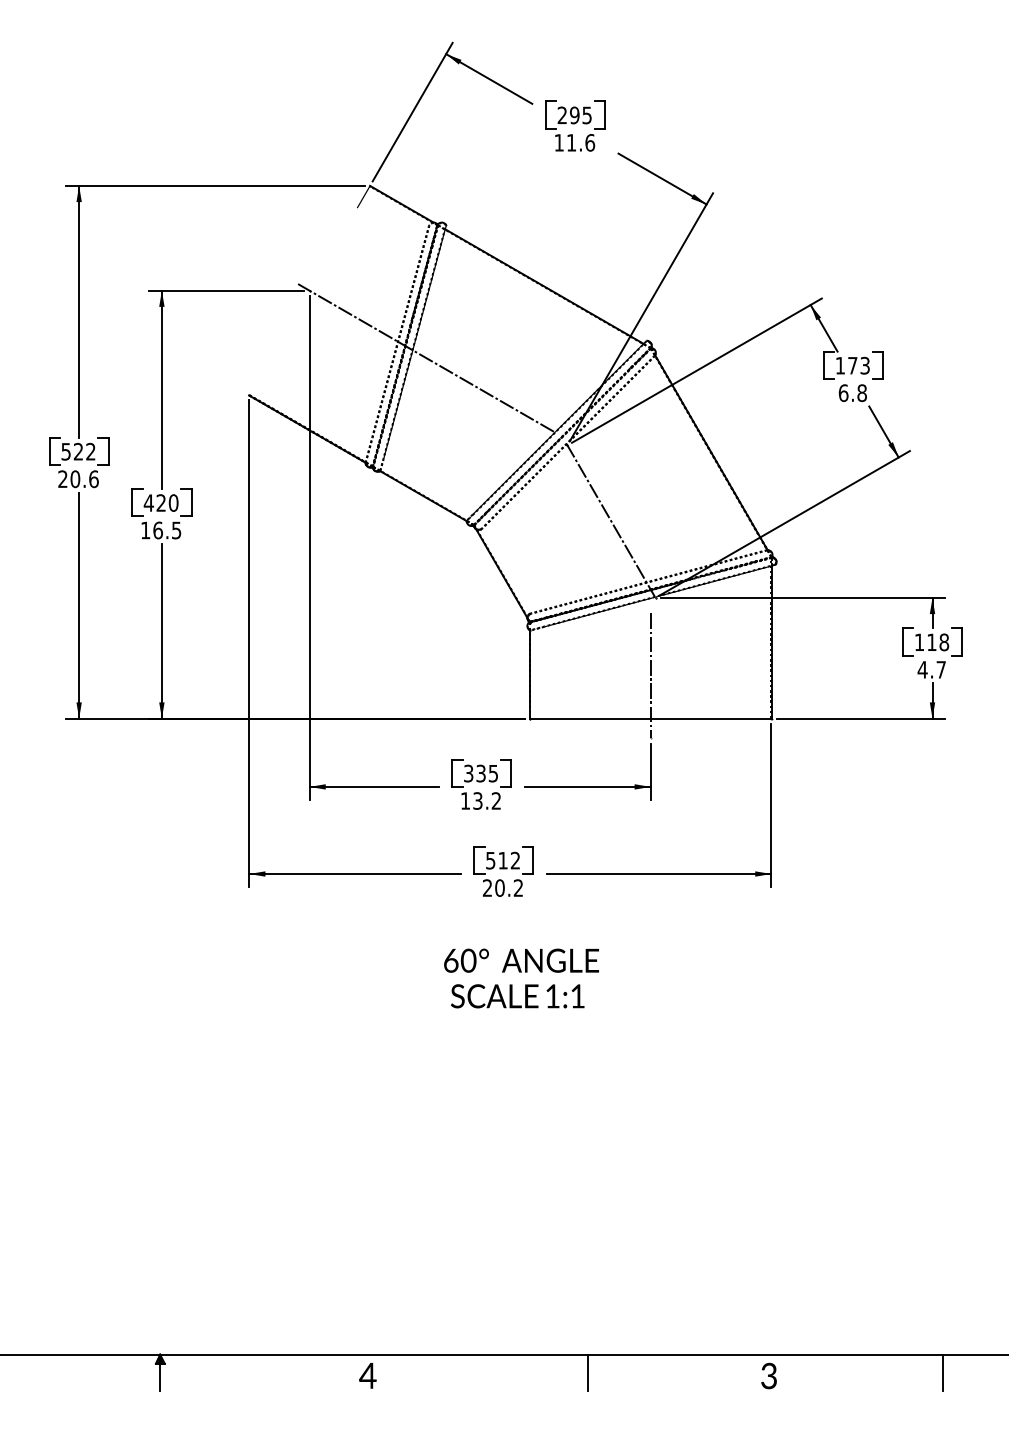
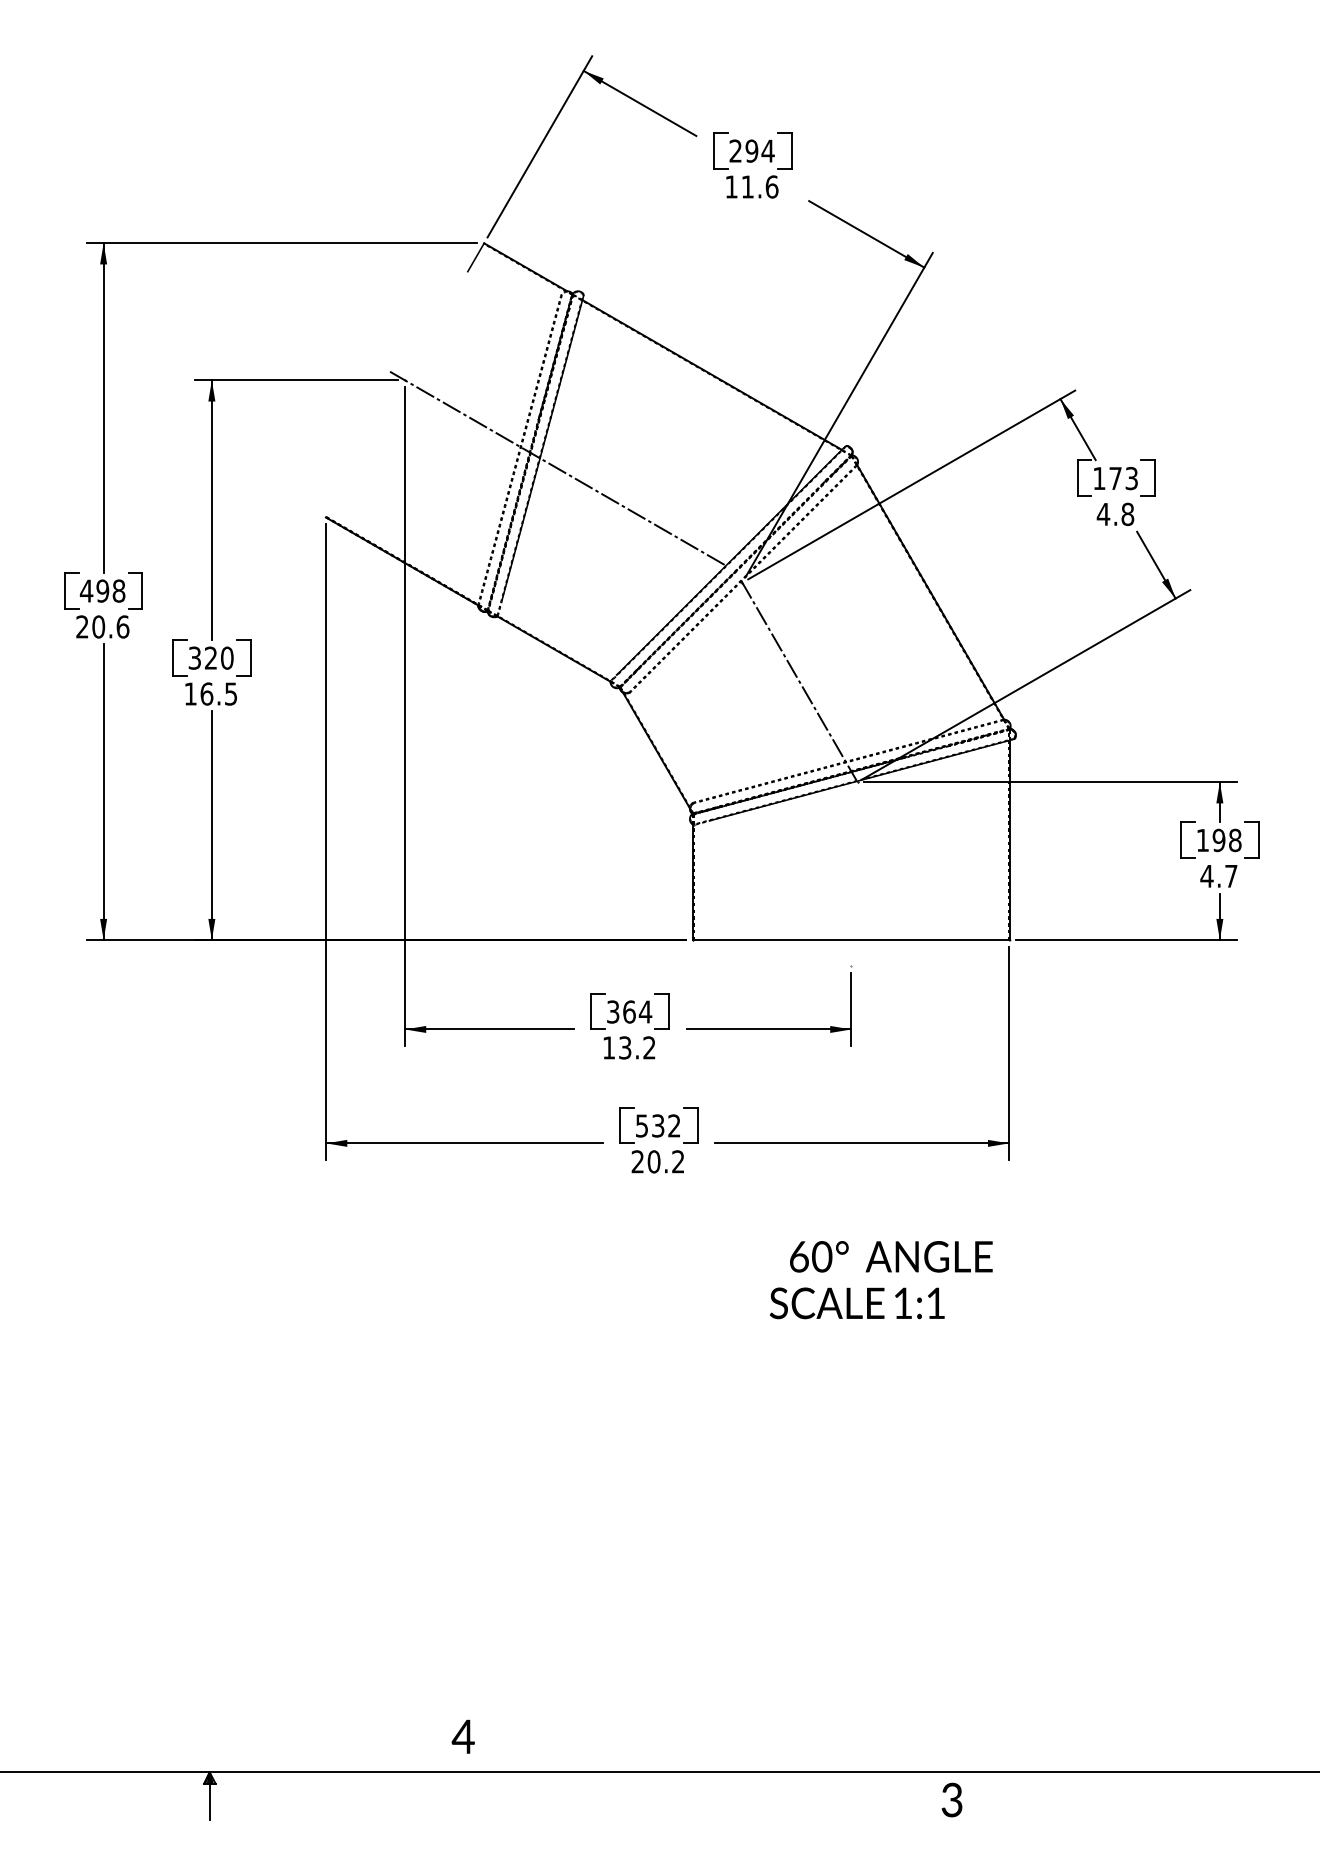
text: (586, 114) -> (767, 150), 295 -> 294
text: (843, 393) -> (1103, 514), 6.8 -> 4.8
text: (78, 451) -> (102, 590), 522 -> 498
text: (148, 502) -> (194, 657), 420 -> 320
text: (931, 642) -> (1218, 840), 118 -> 198
line: (650, 675) -> (851, 883), removed
text: (487, 773) -> (637, 1011), 335 -> 364
text: (503, 860) -> (658, 1125), 512 -> 532
text: (521, 960) -> (891, 1256), moved
text: (517, 996) -> (857, 1303), moved
line: (587, 1372) -> (768, 1795), removed
line: (942, 1372) -> (1232, 1795), removed
text: (367, 1375) -> (462, 1736), moved
text: (768, 1375) -> (951, 1799), moved

